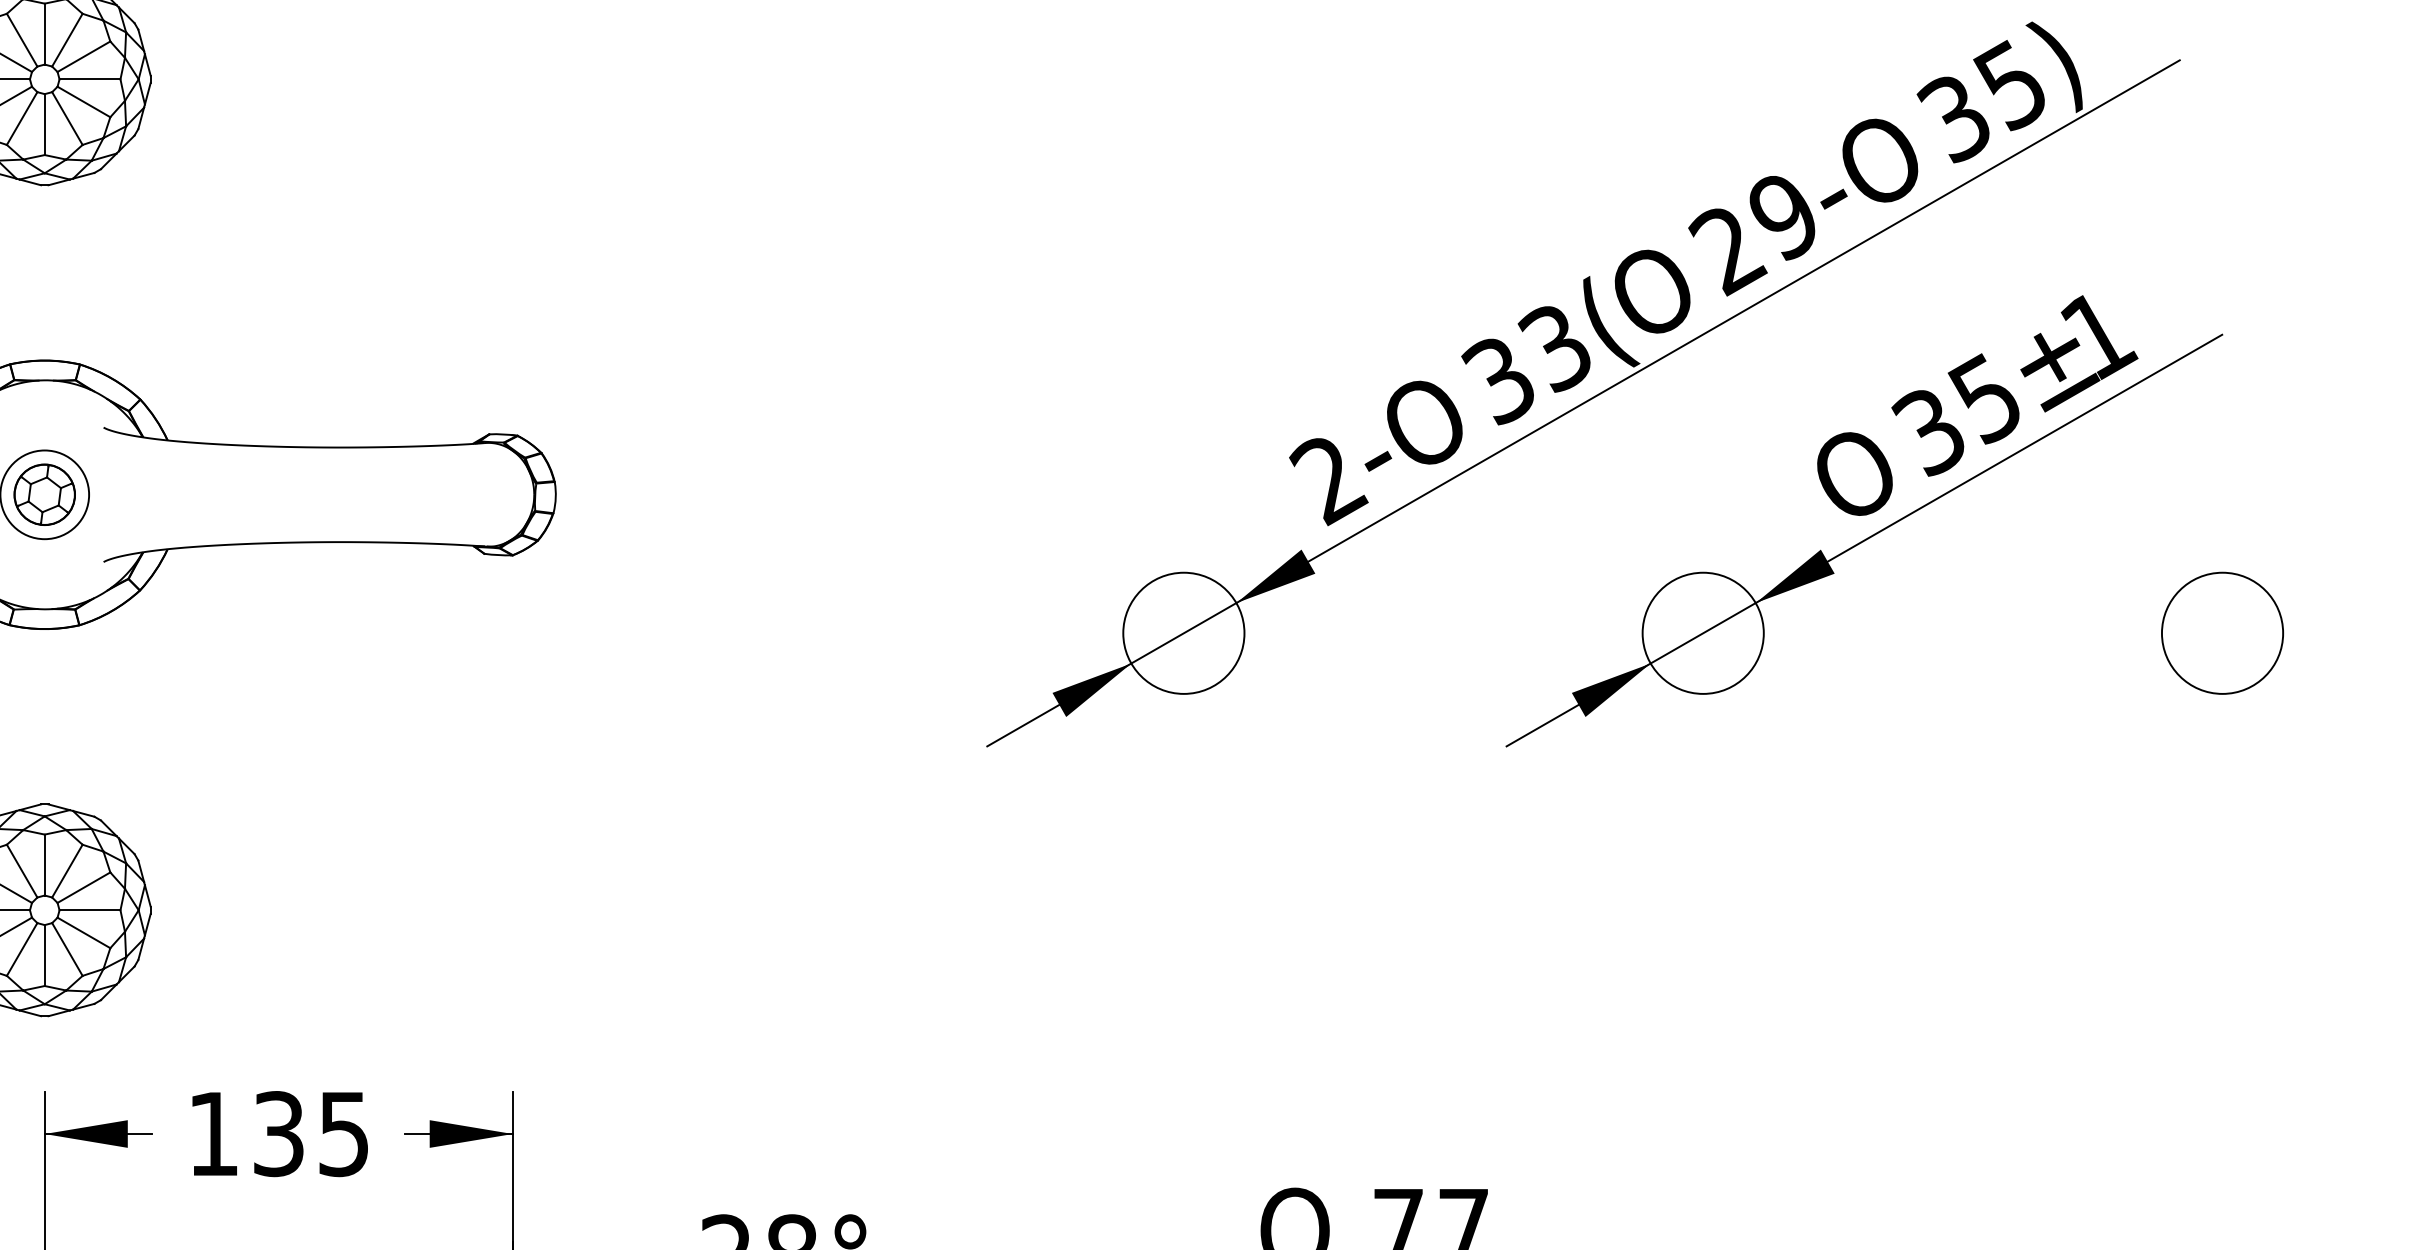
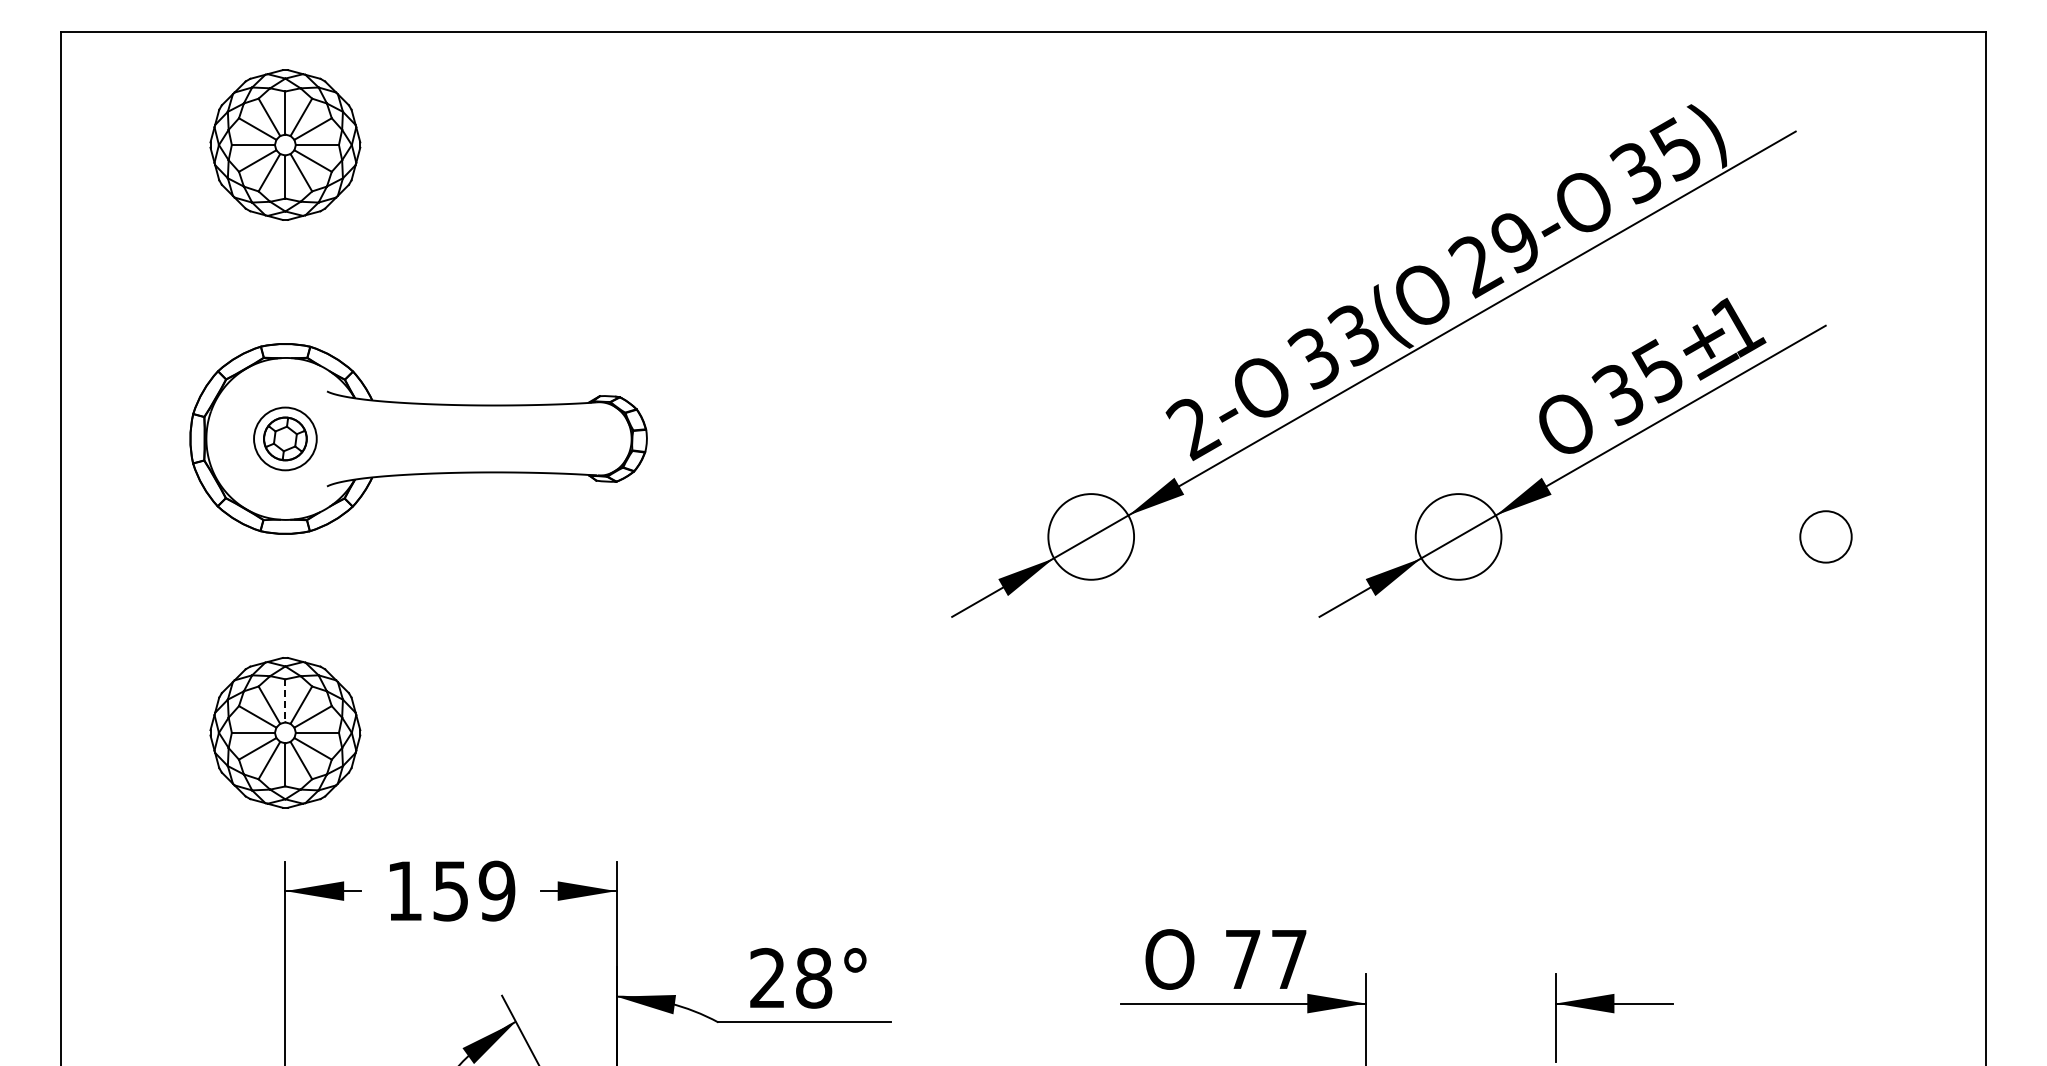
circle: (2221, 632) -> (1825, 536), size x0.6
line: (44, 864) -> (285, 700), solid -> dashed
text: (312, 1133) -> (474, 890), 135 -> 159

